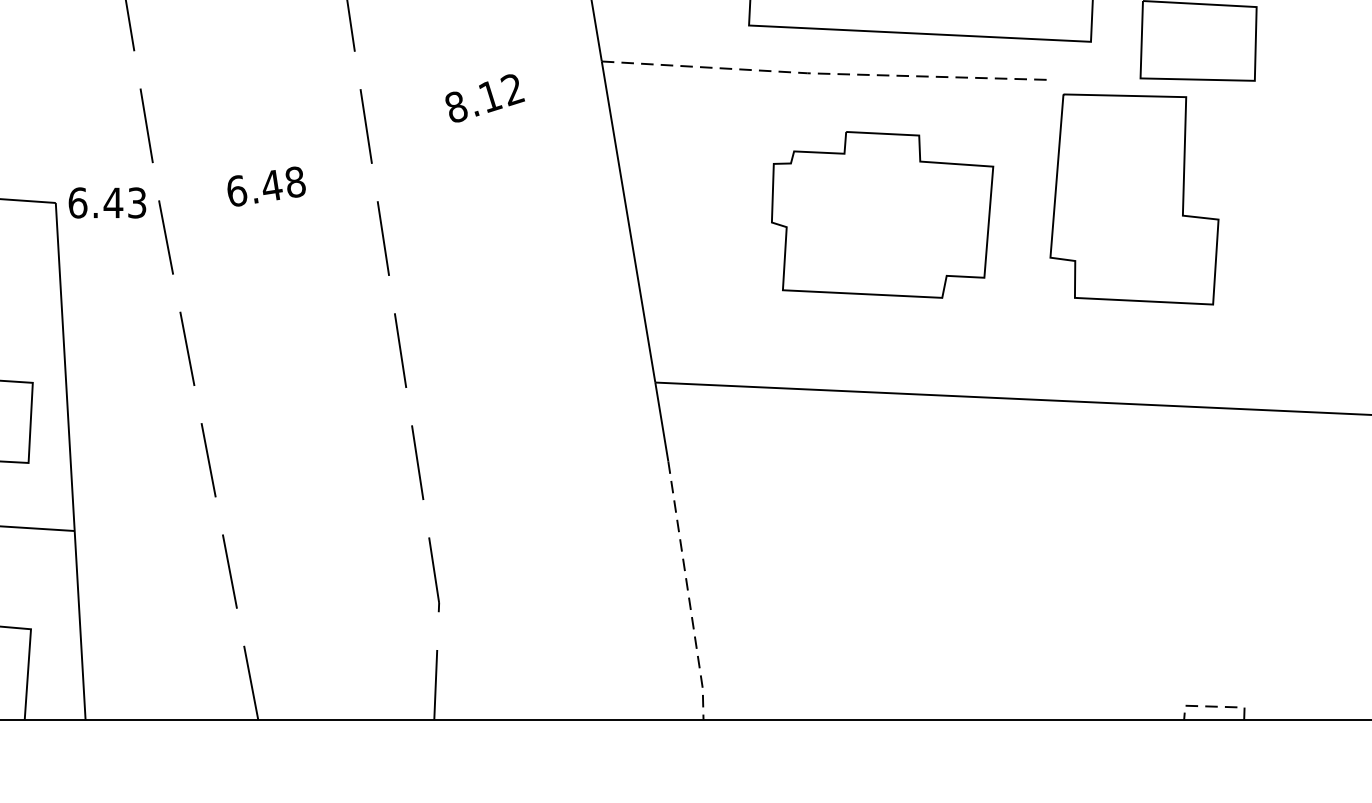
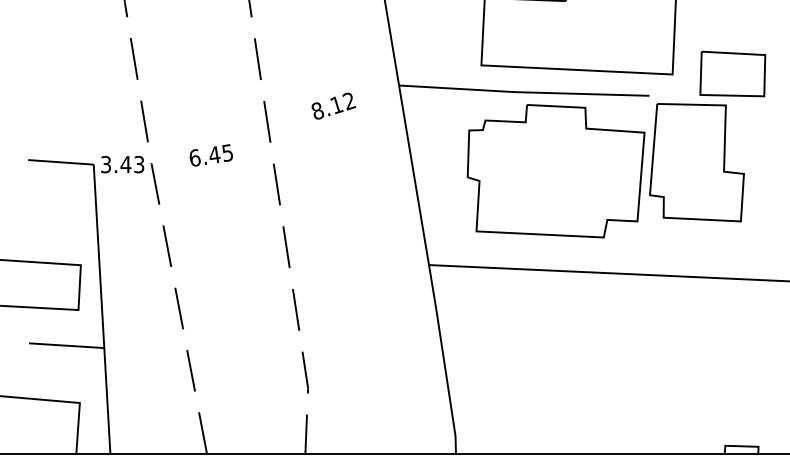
line: (826, 73) -> (524, 92), dashed -> solid
text: (294, 181) -> (227, 152), 6.48 -> 6.45
text: (78, 202) -> (106, 164), 6.43 -> 3.43
part: (881, 215) -> (555, 171), size x1.43
line: (688, 592) -> (447, 382), dashed -> solid
line: (1212, 707) -> (740, 446), dashed -> solid

